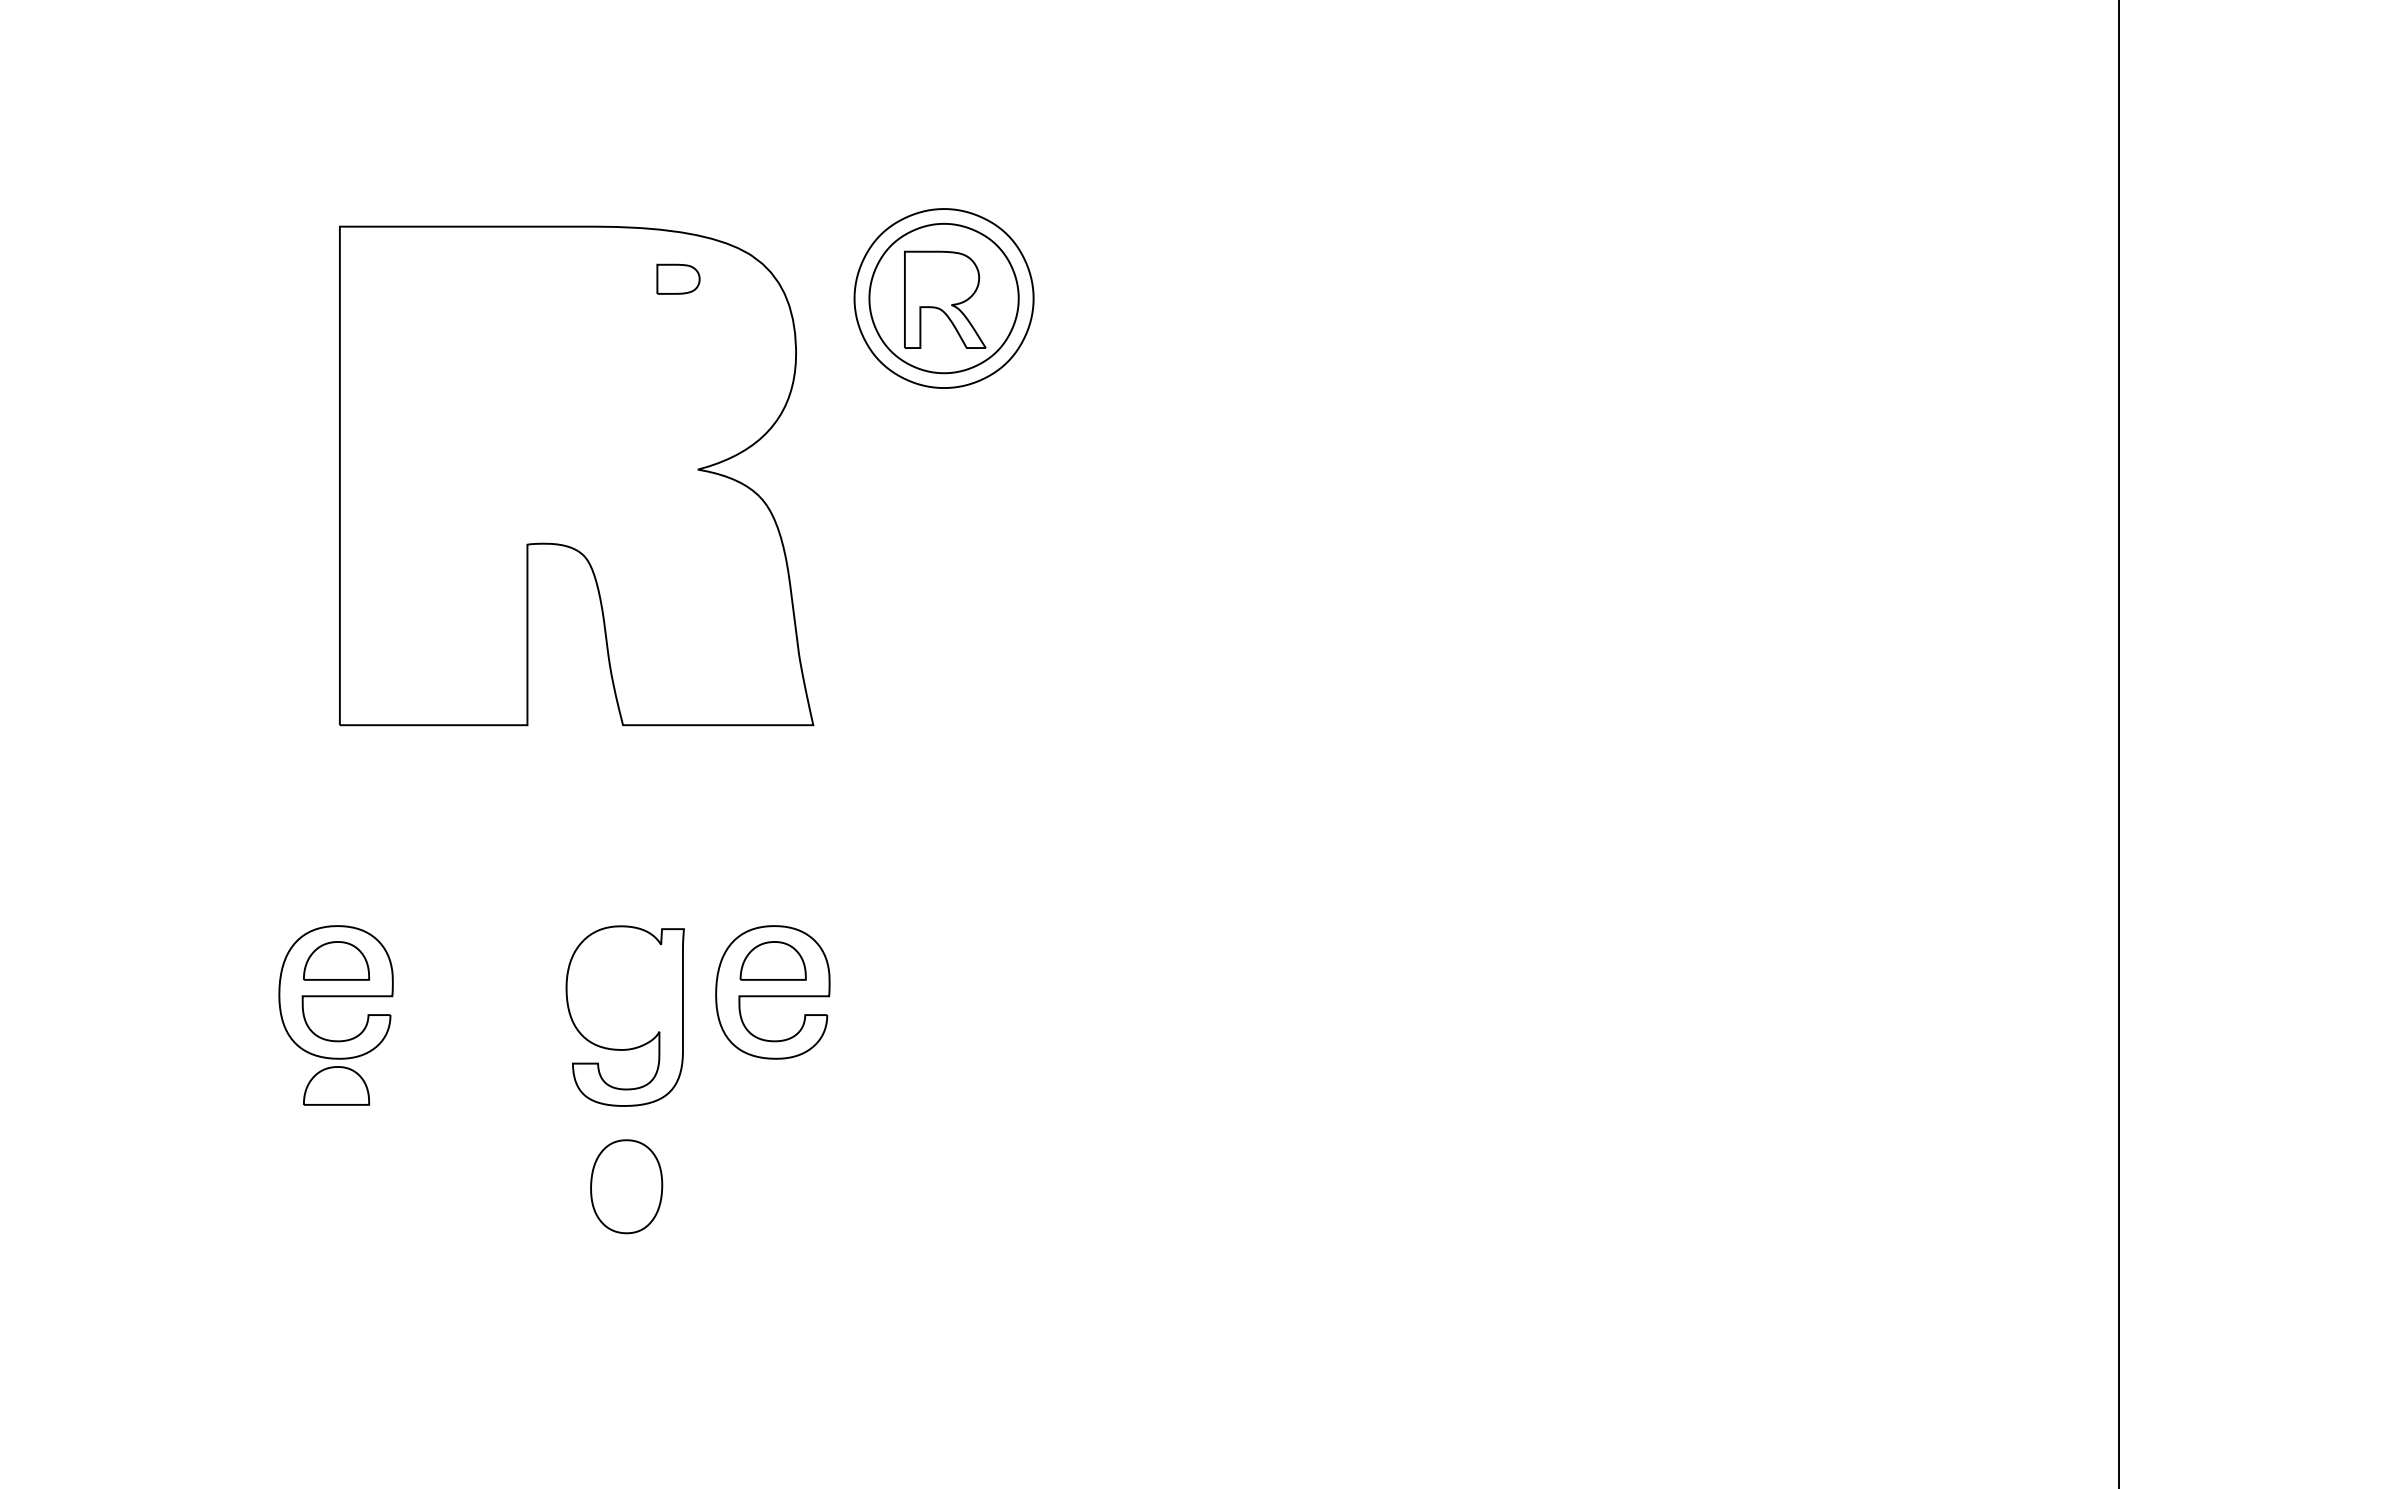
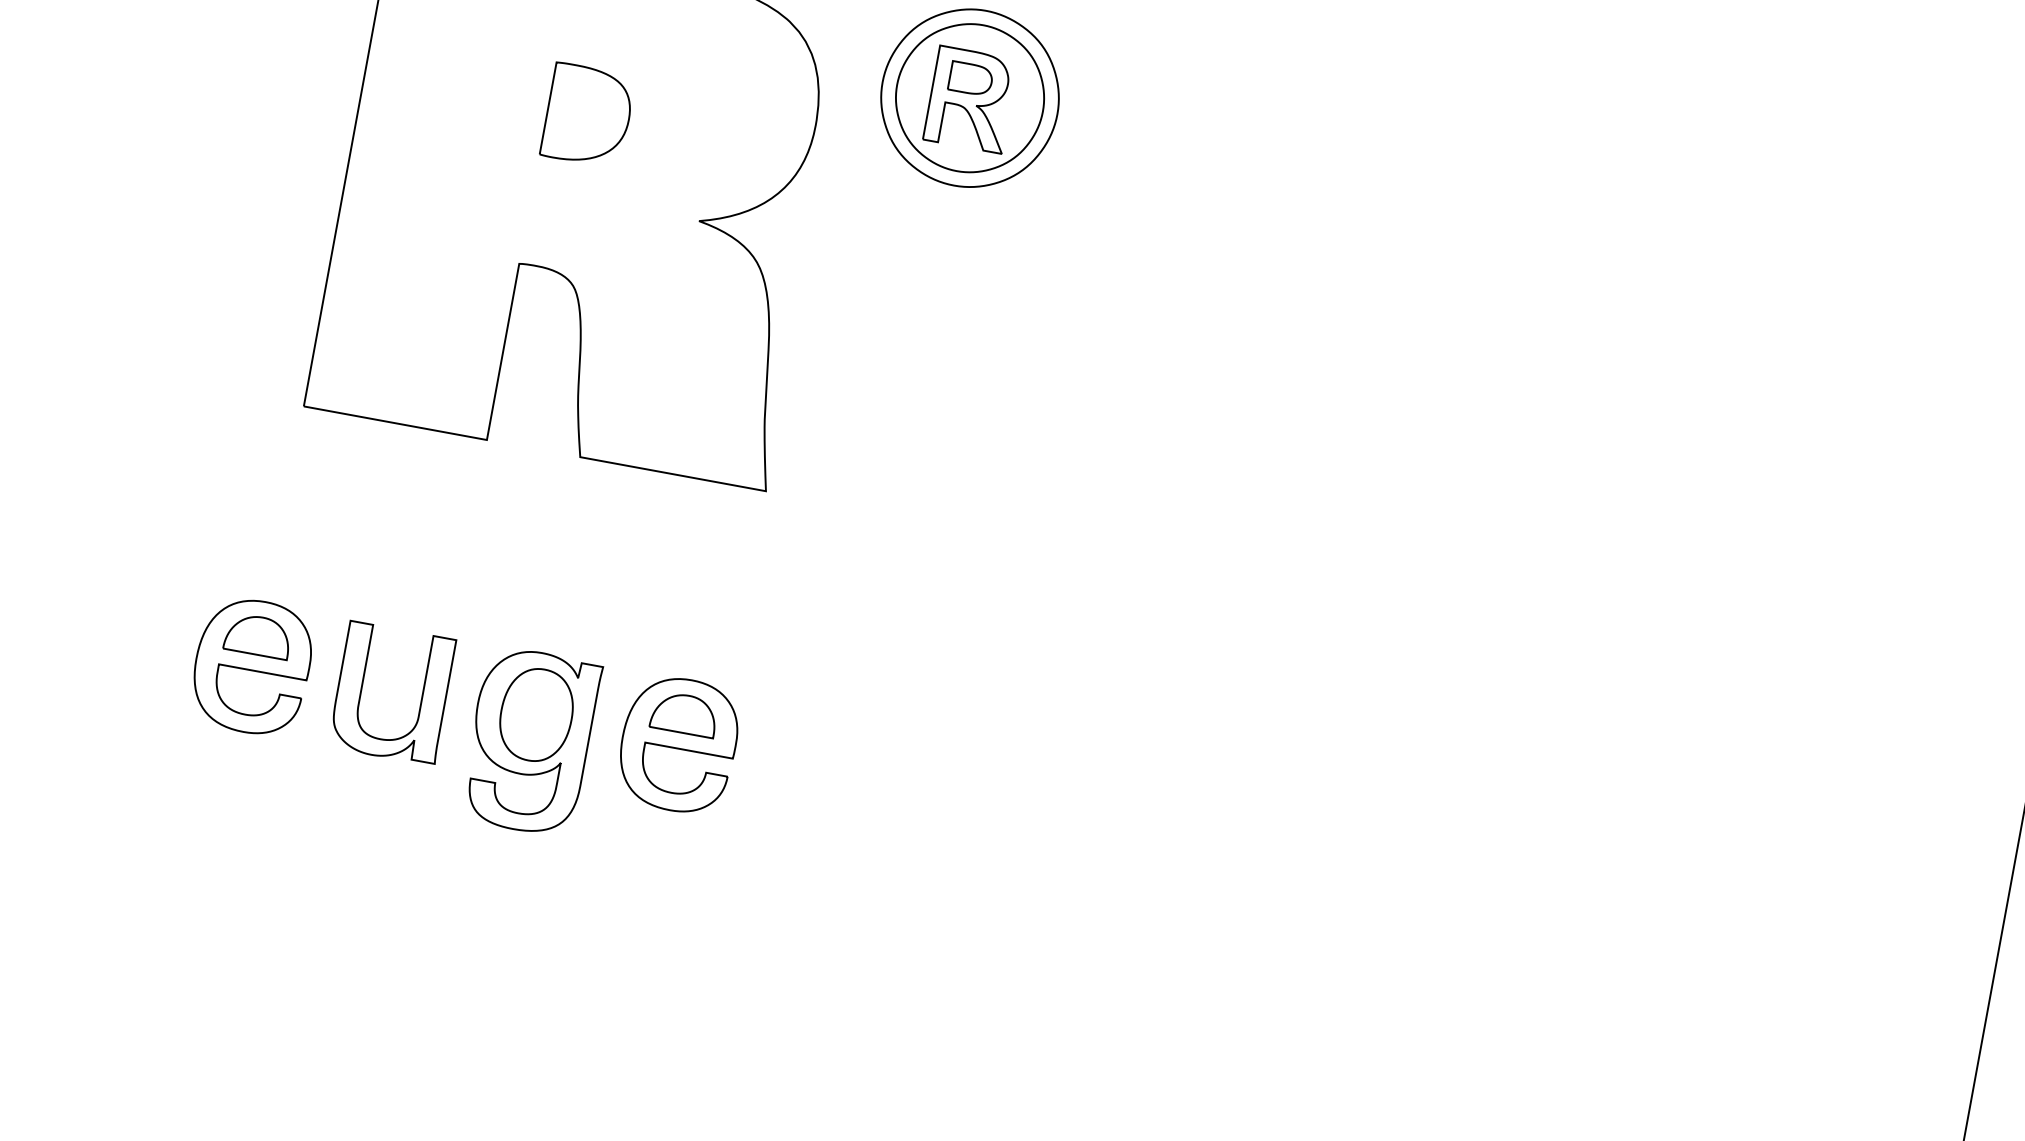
part: (678, 278) -> (971, 78), moved
part: (568, 385) -> (587, 115), added
part: (449, 993) -> (362, 687), added
part: (336, 1085) -> (236, 757), removed
part: (626, 1186) -> (536, 714), moved

